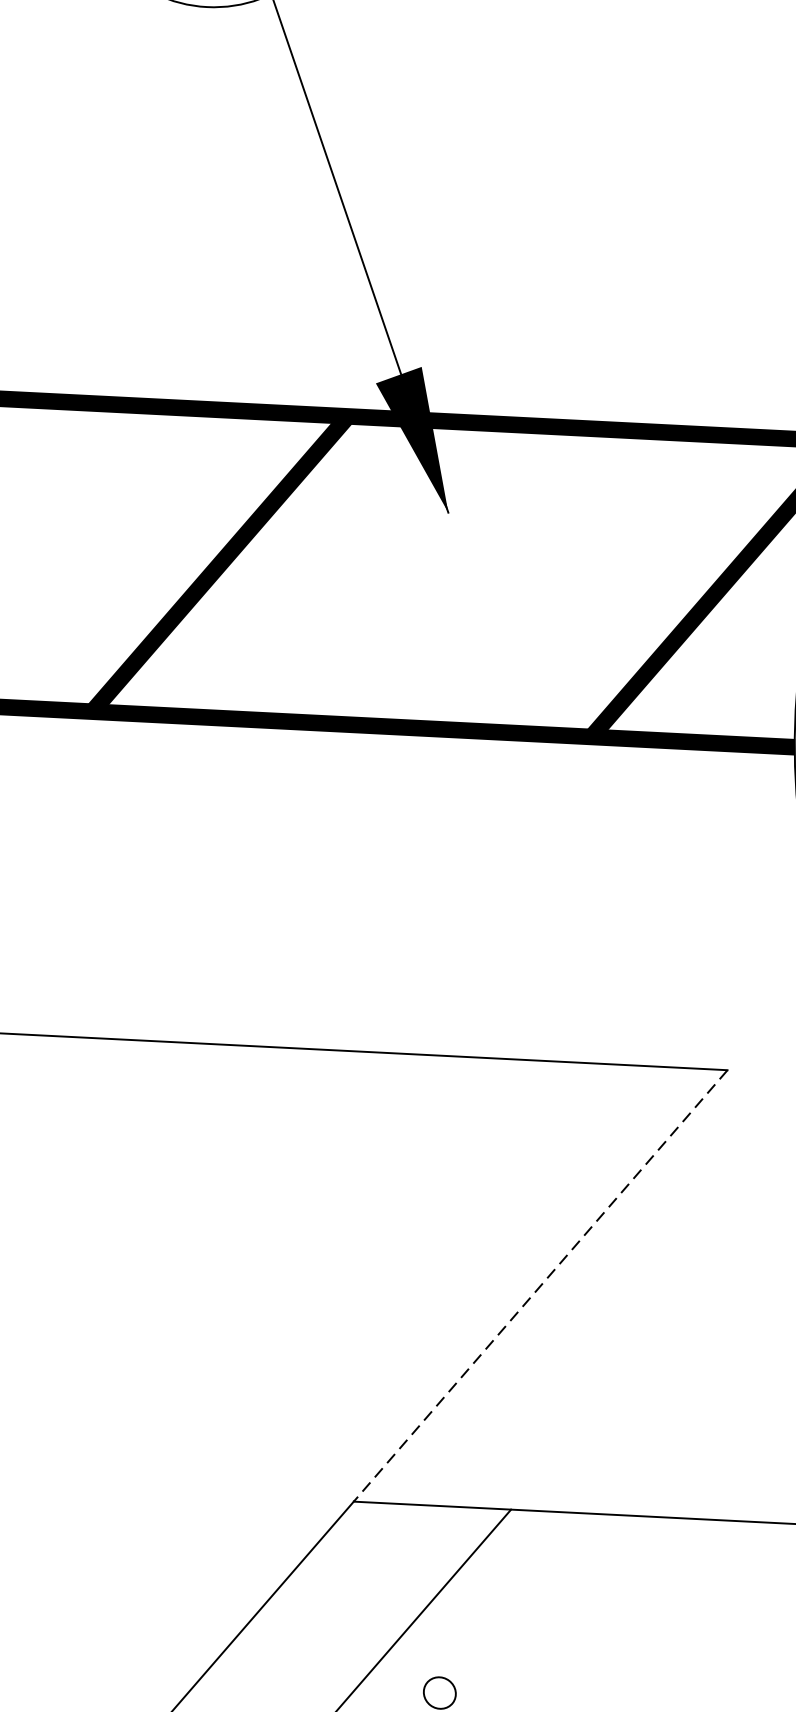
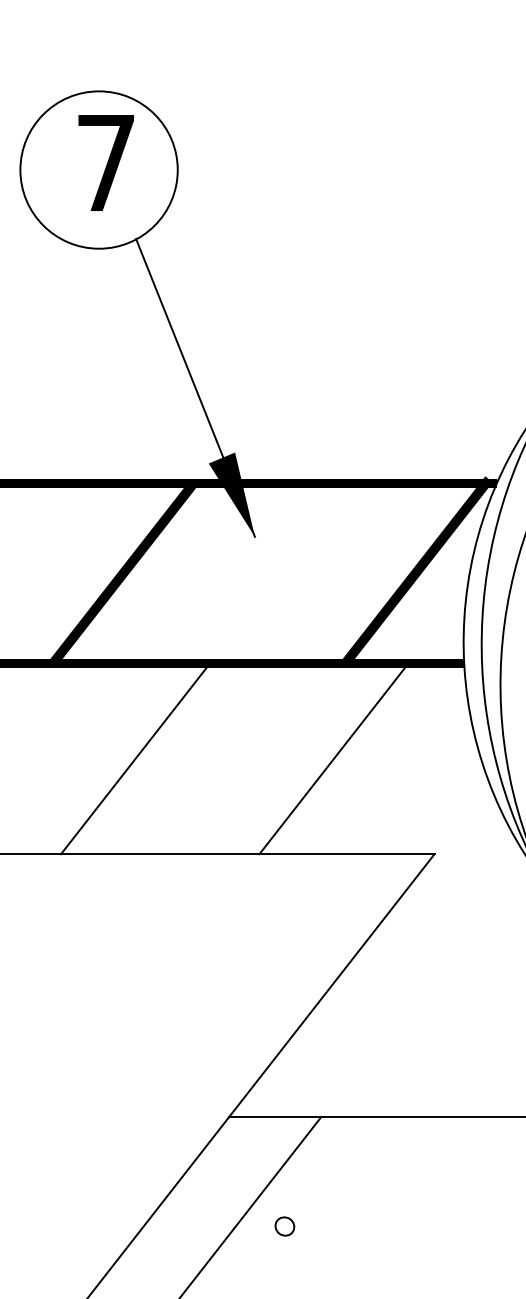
line: (225, 880) -> (135, 758), added
line: (563, 897) -> (333, 758), added
line: (540, 1285) -> (331, 985), dashed -> solid

